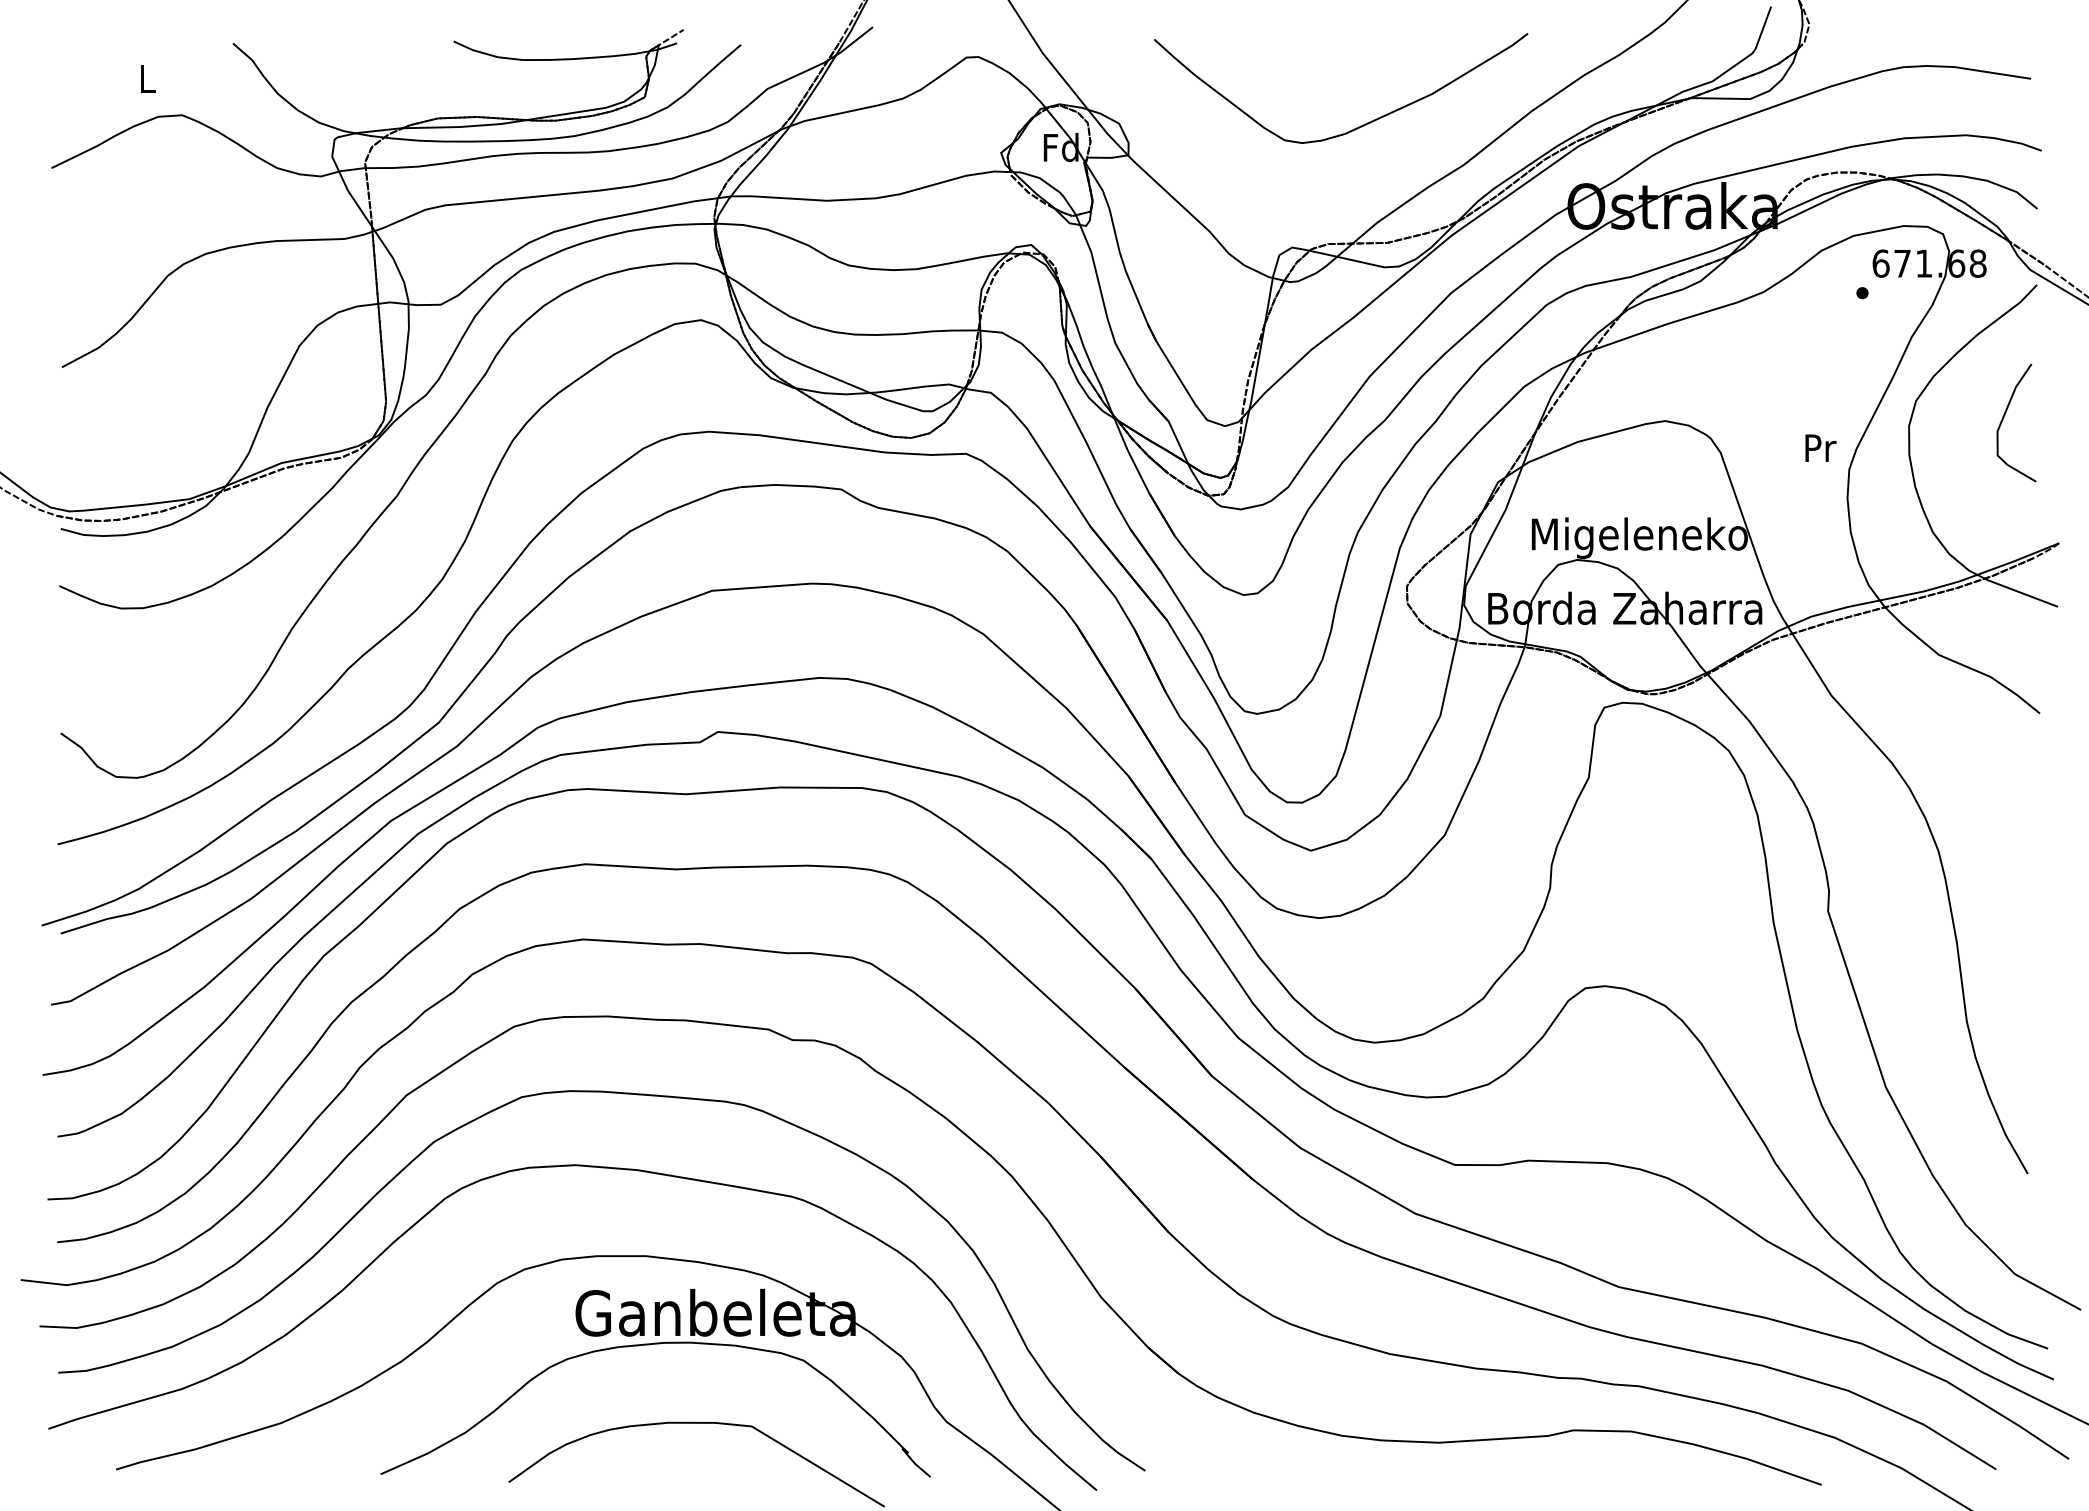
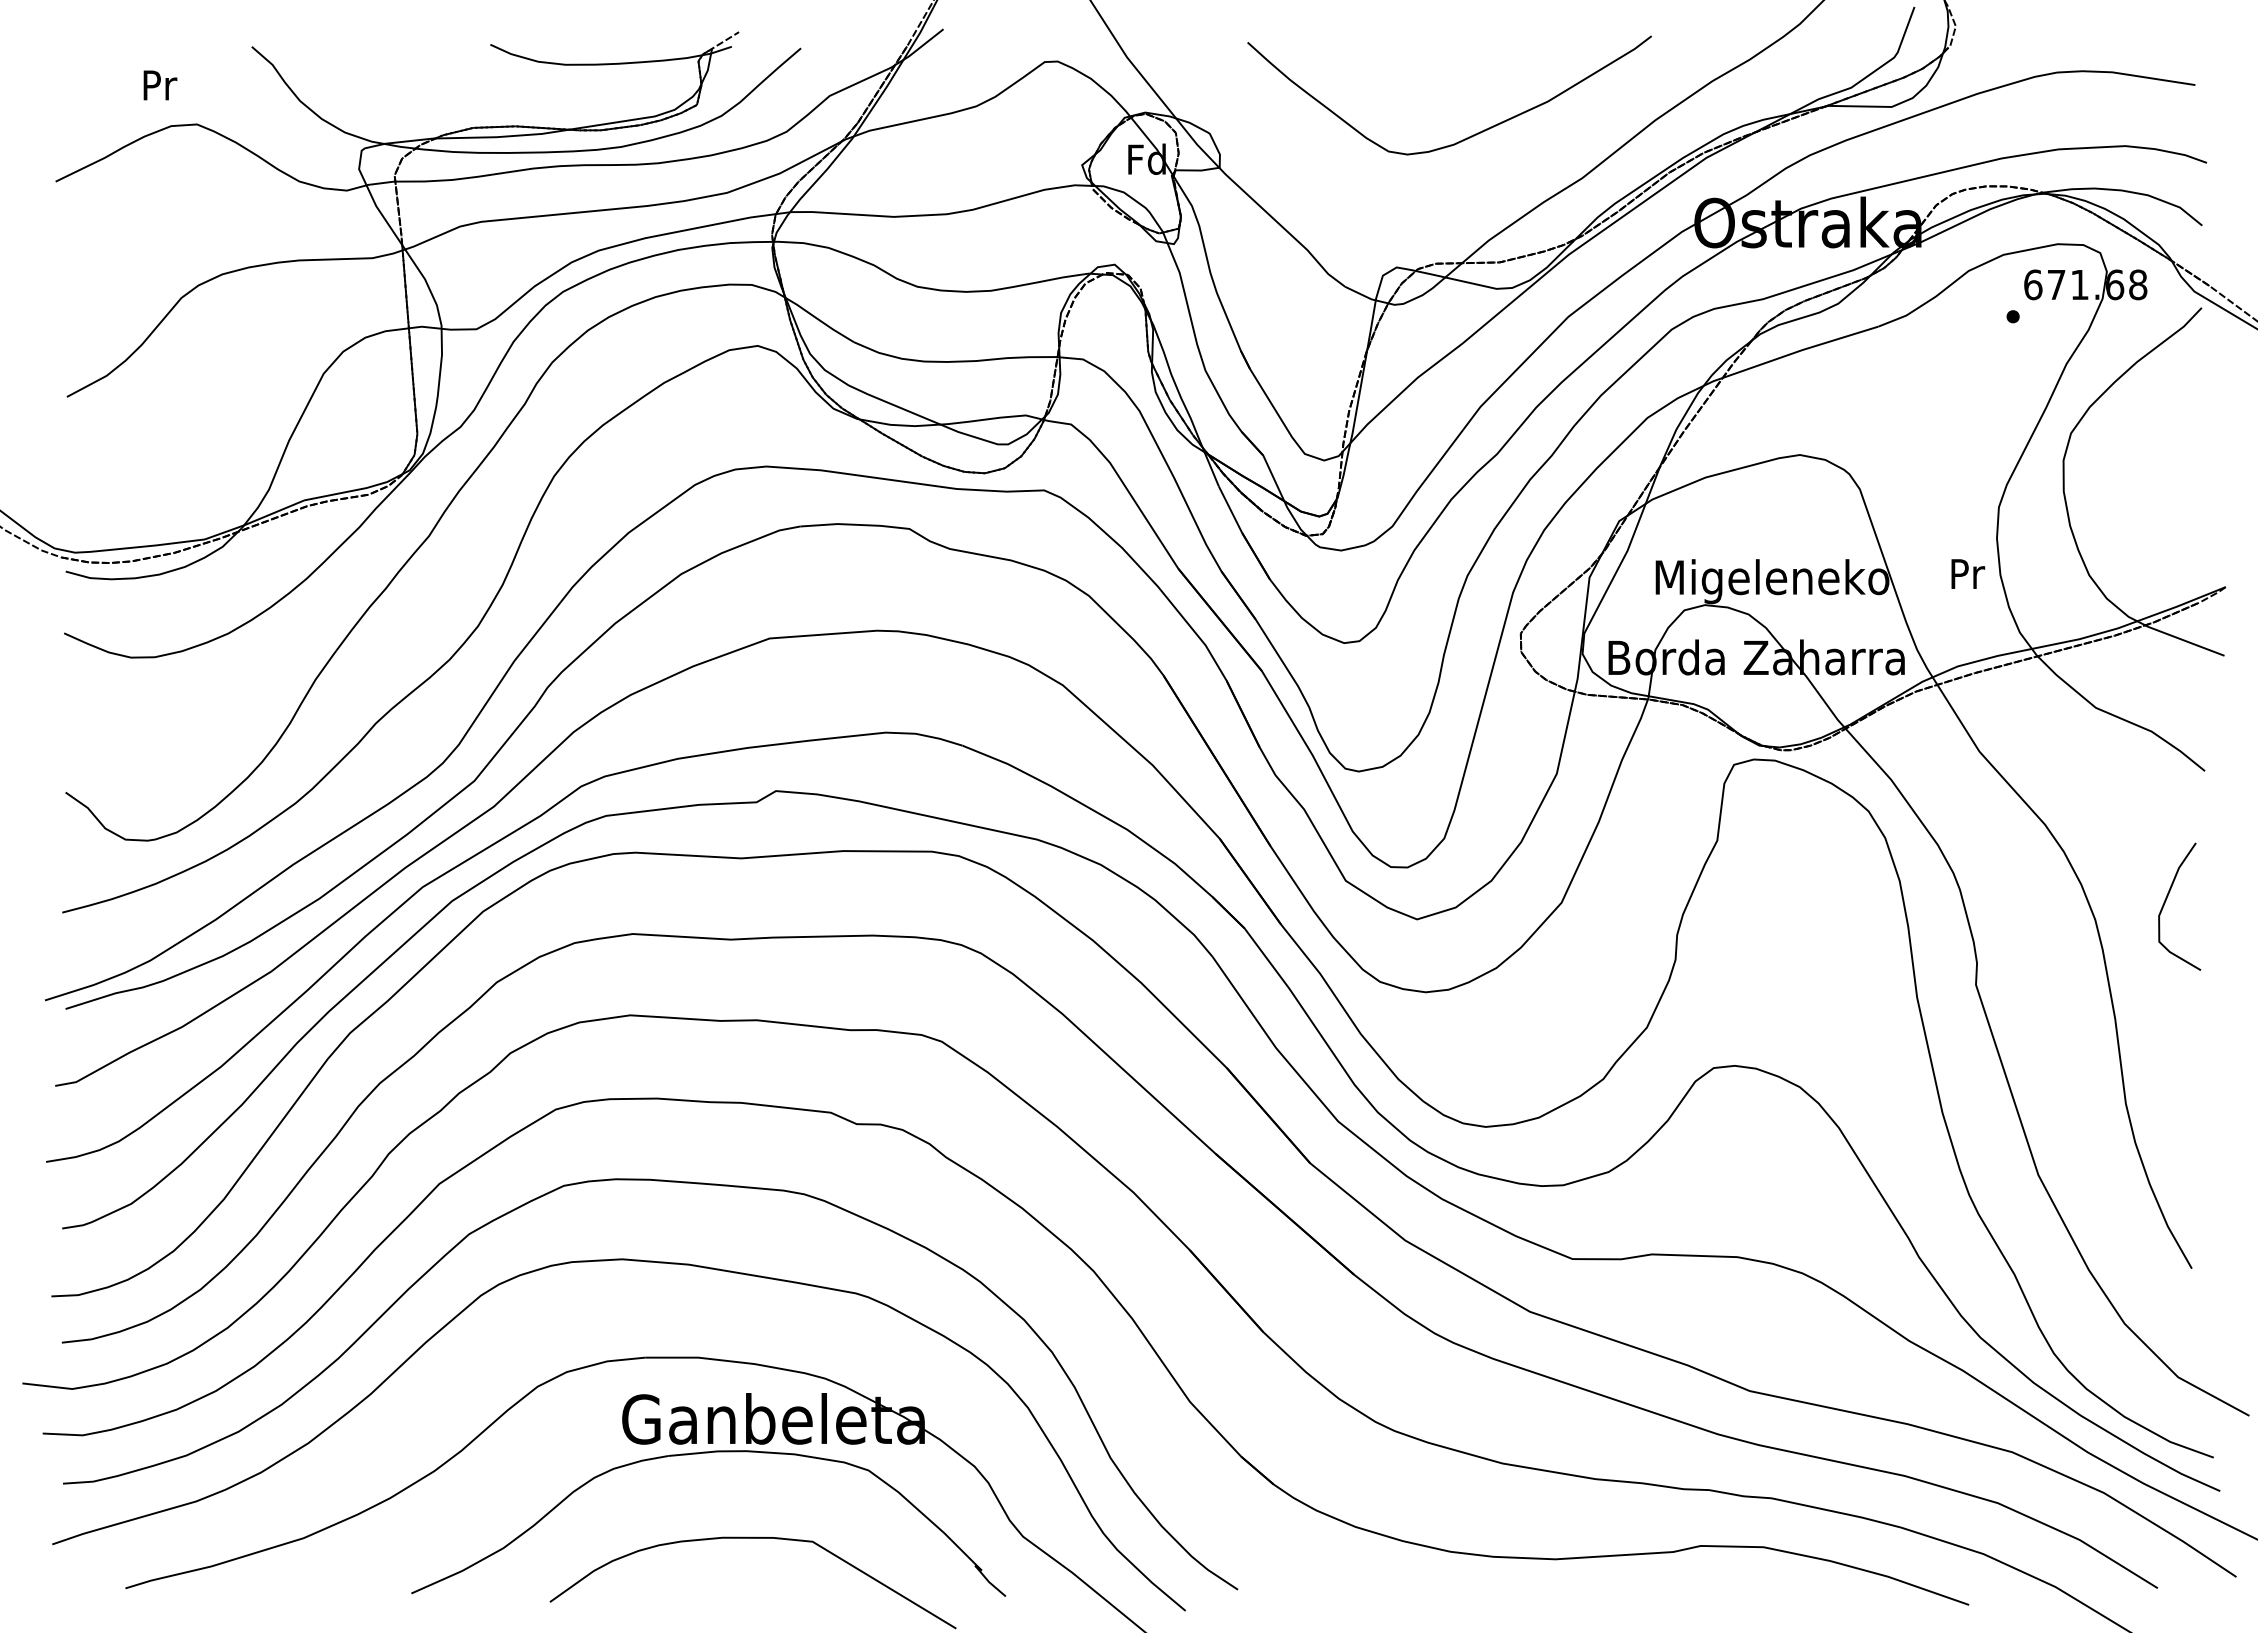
text: (148, 78) -> (160, 84), L -> Pr
curve: (2004, 417) -> (2166, 900), moved
text: (1820, 447) -> (1967, 573), moved

